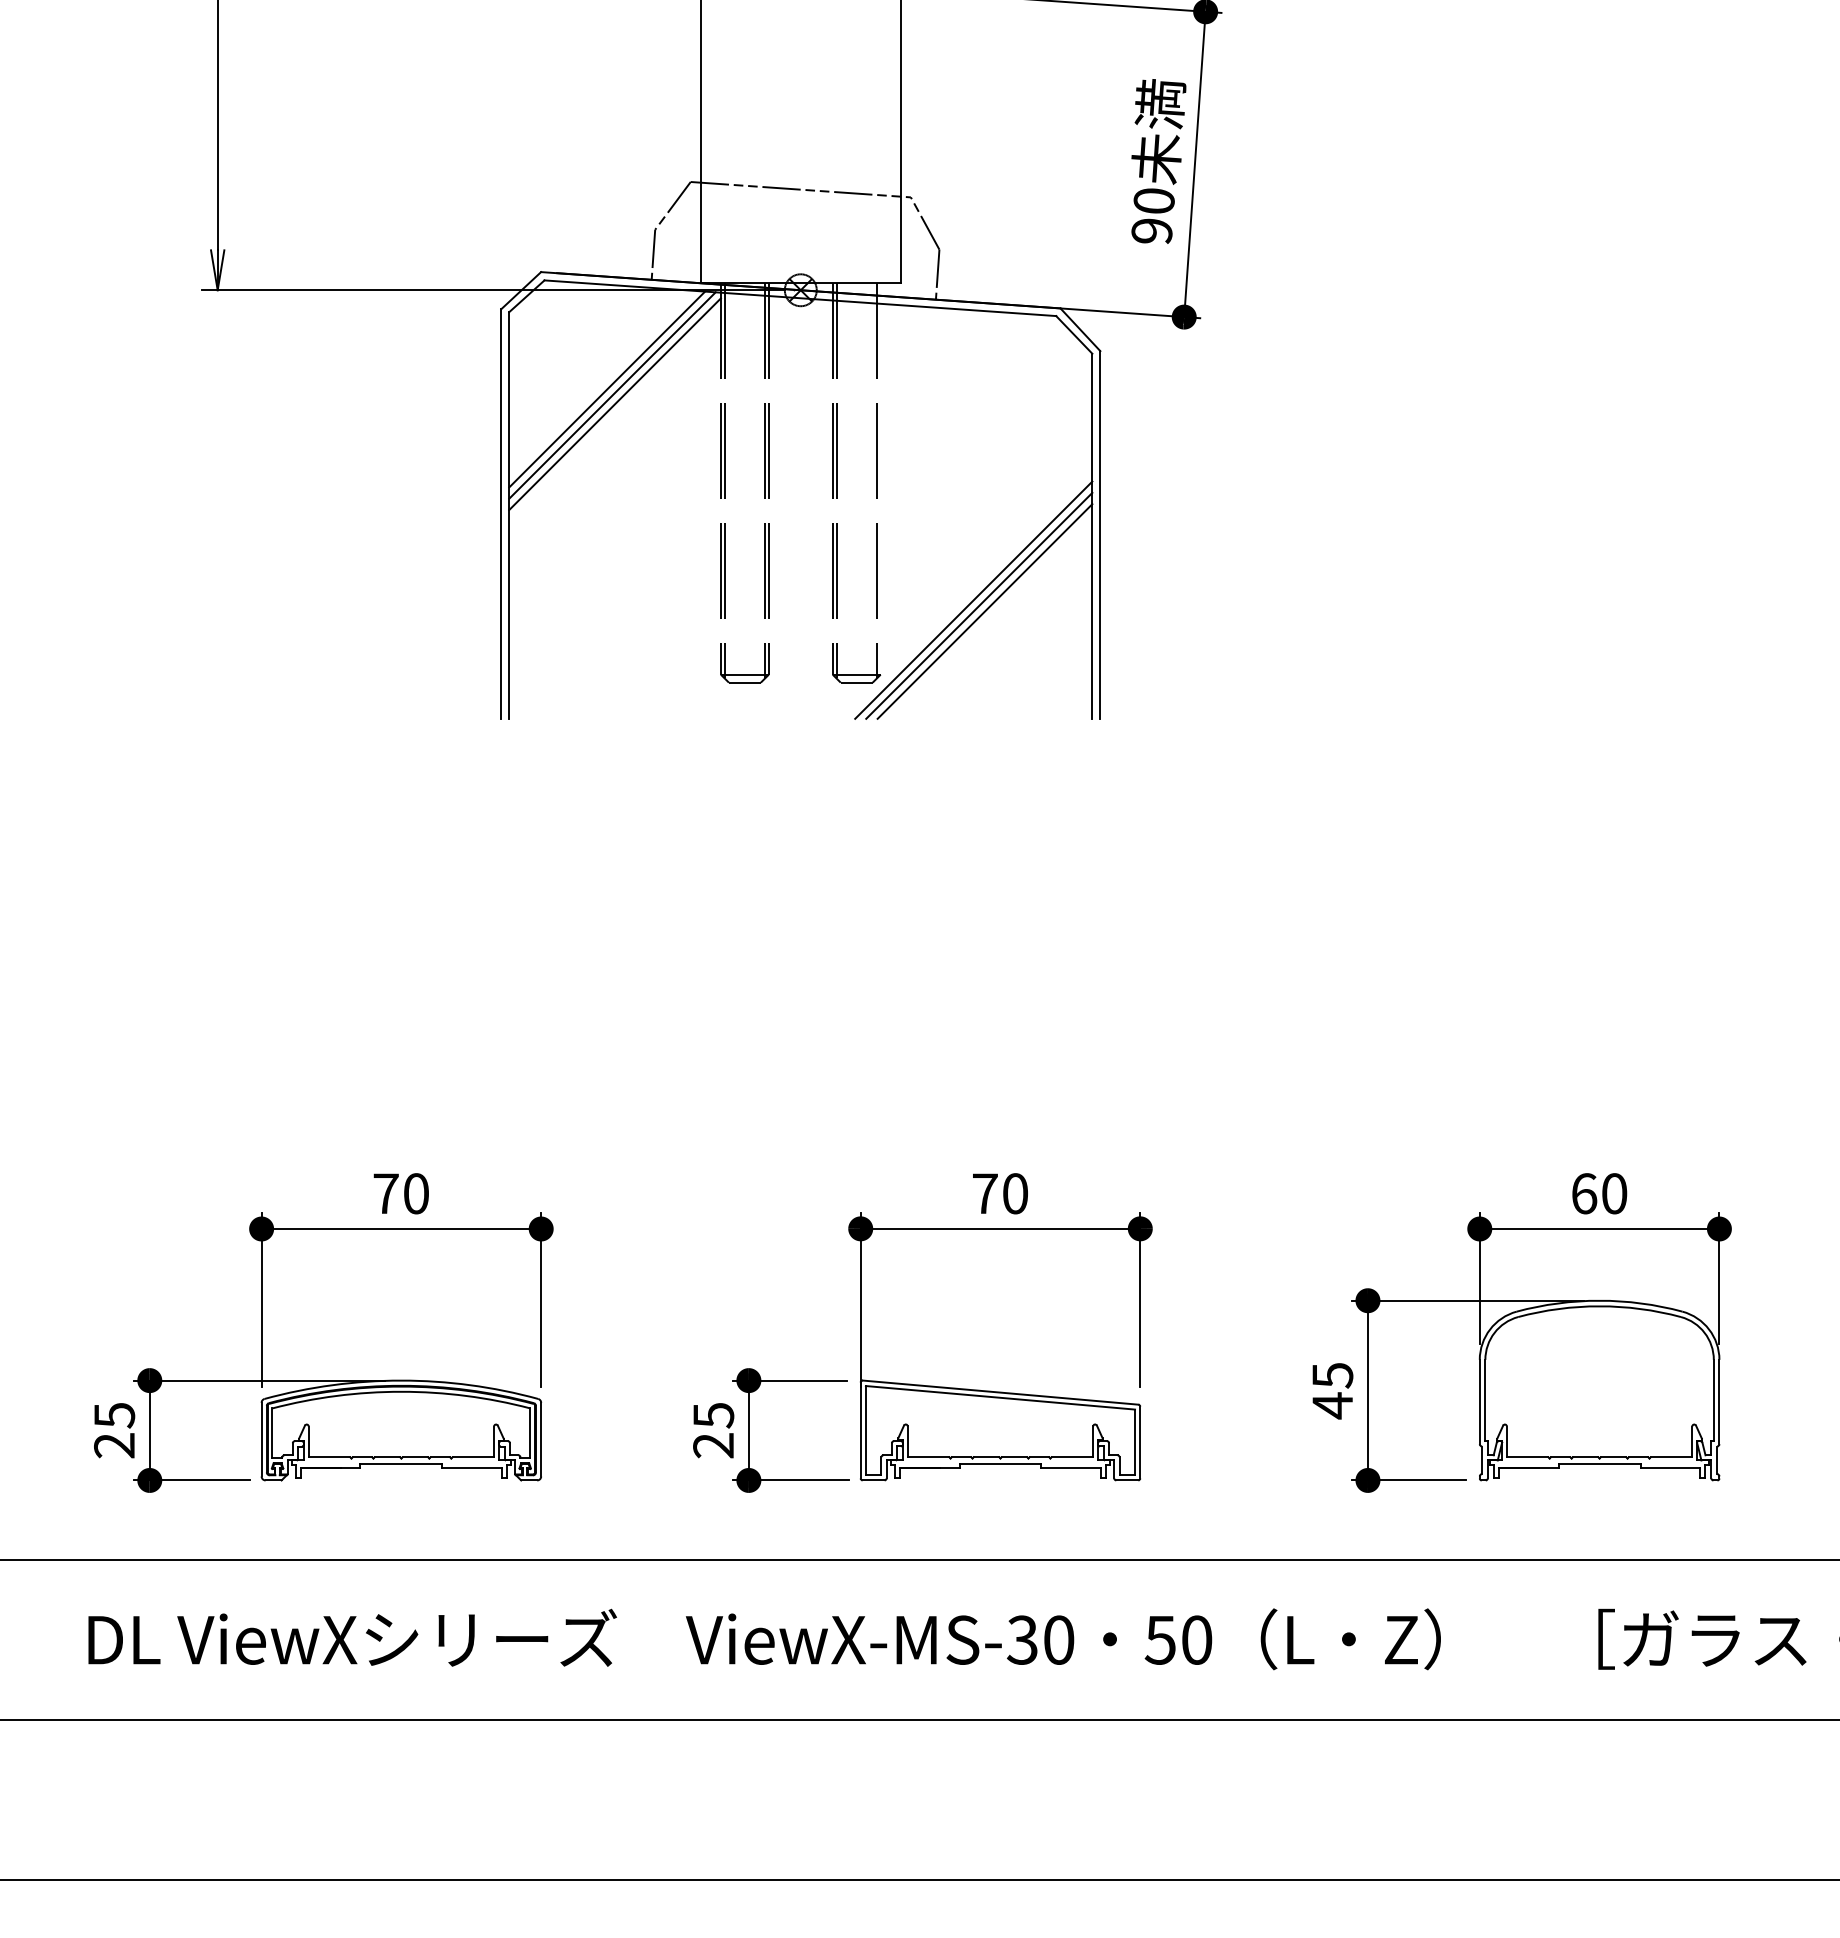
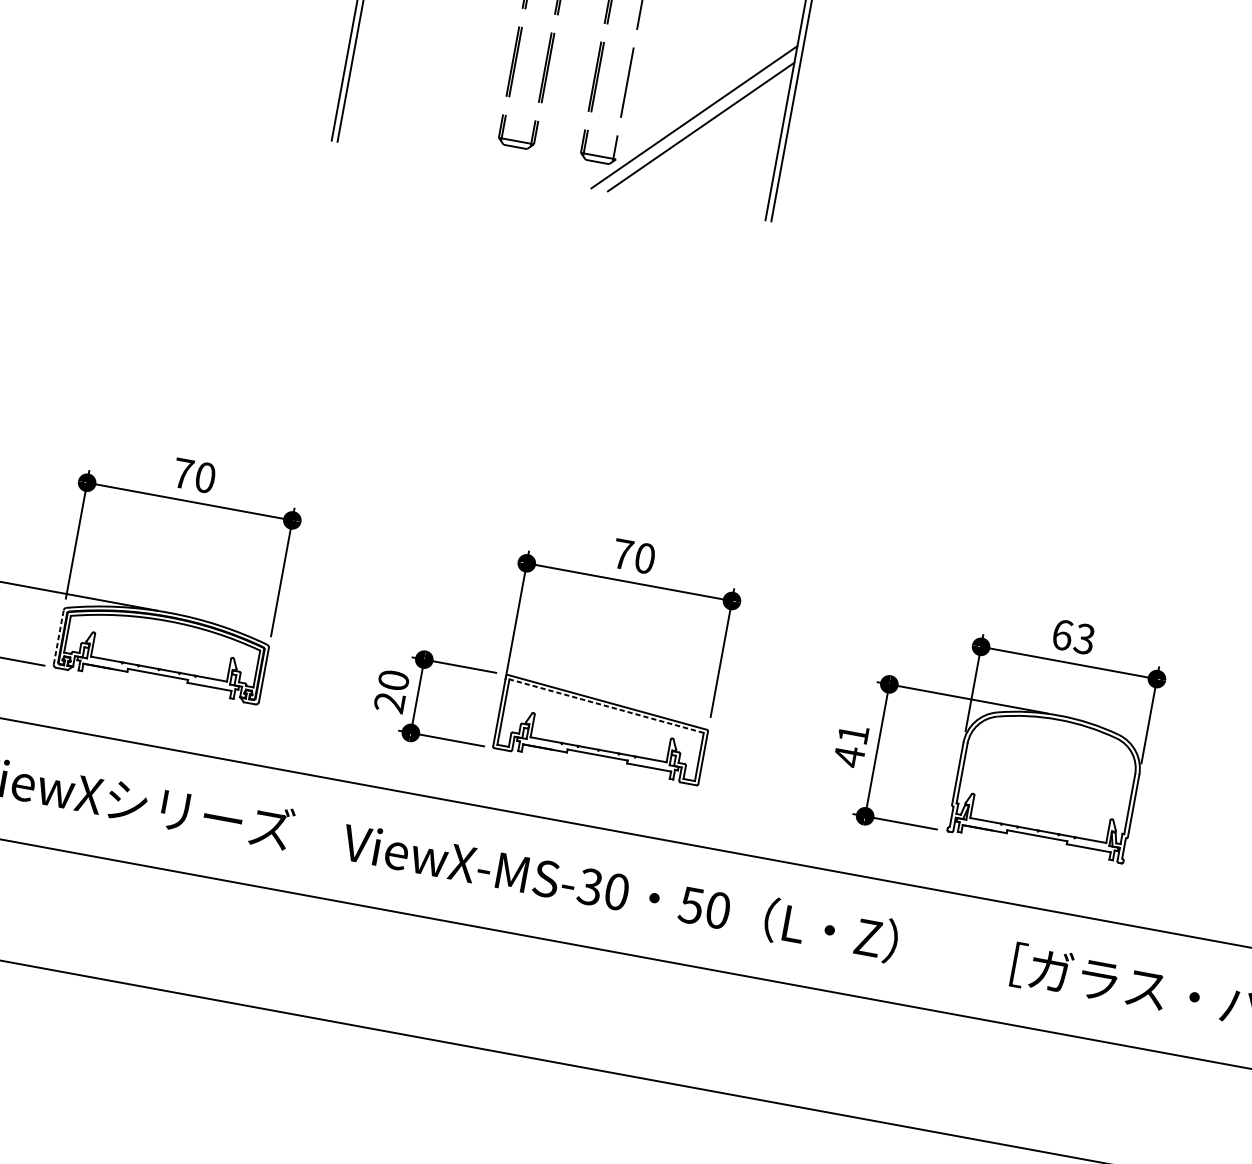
line: (979, 605) -> (697, 121), removed
text: (1614, 1193) -> (1084, 638), 60 -> 63
text: (1332, 1375) -> (853, 734), 45 -> 41
line: (999, 1397) -> (605, 705), solid -> dashed
text: (713, 1415) -> (393, 680), 25 -> 20
line: (261, 1439) -> (58, 637), solid -> dashed

